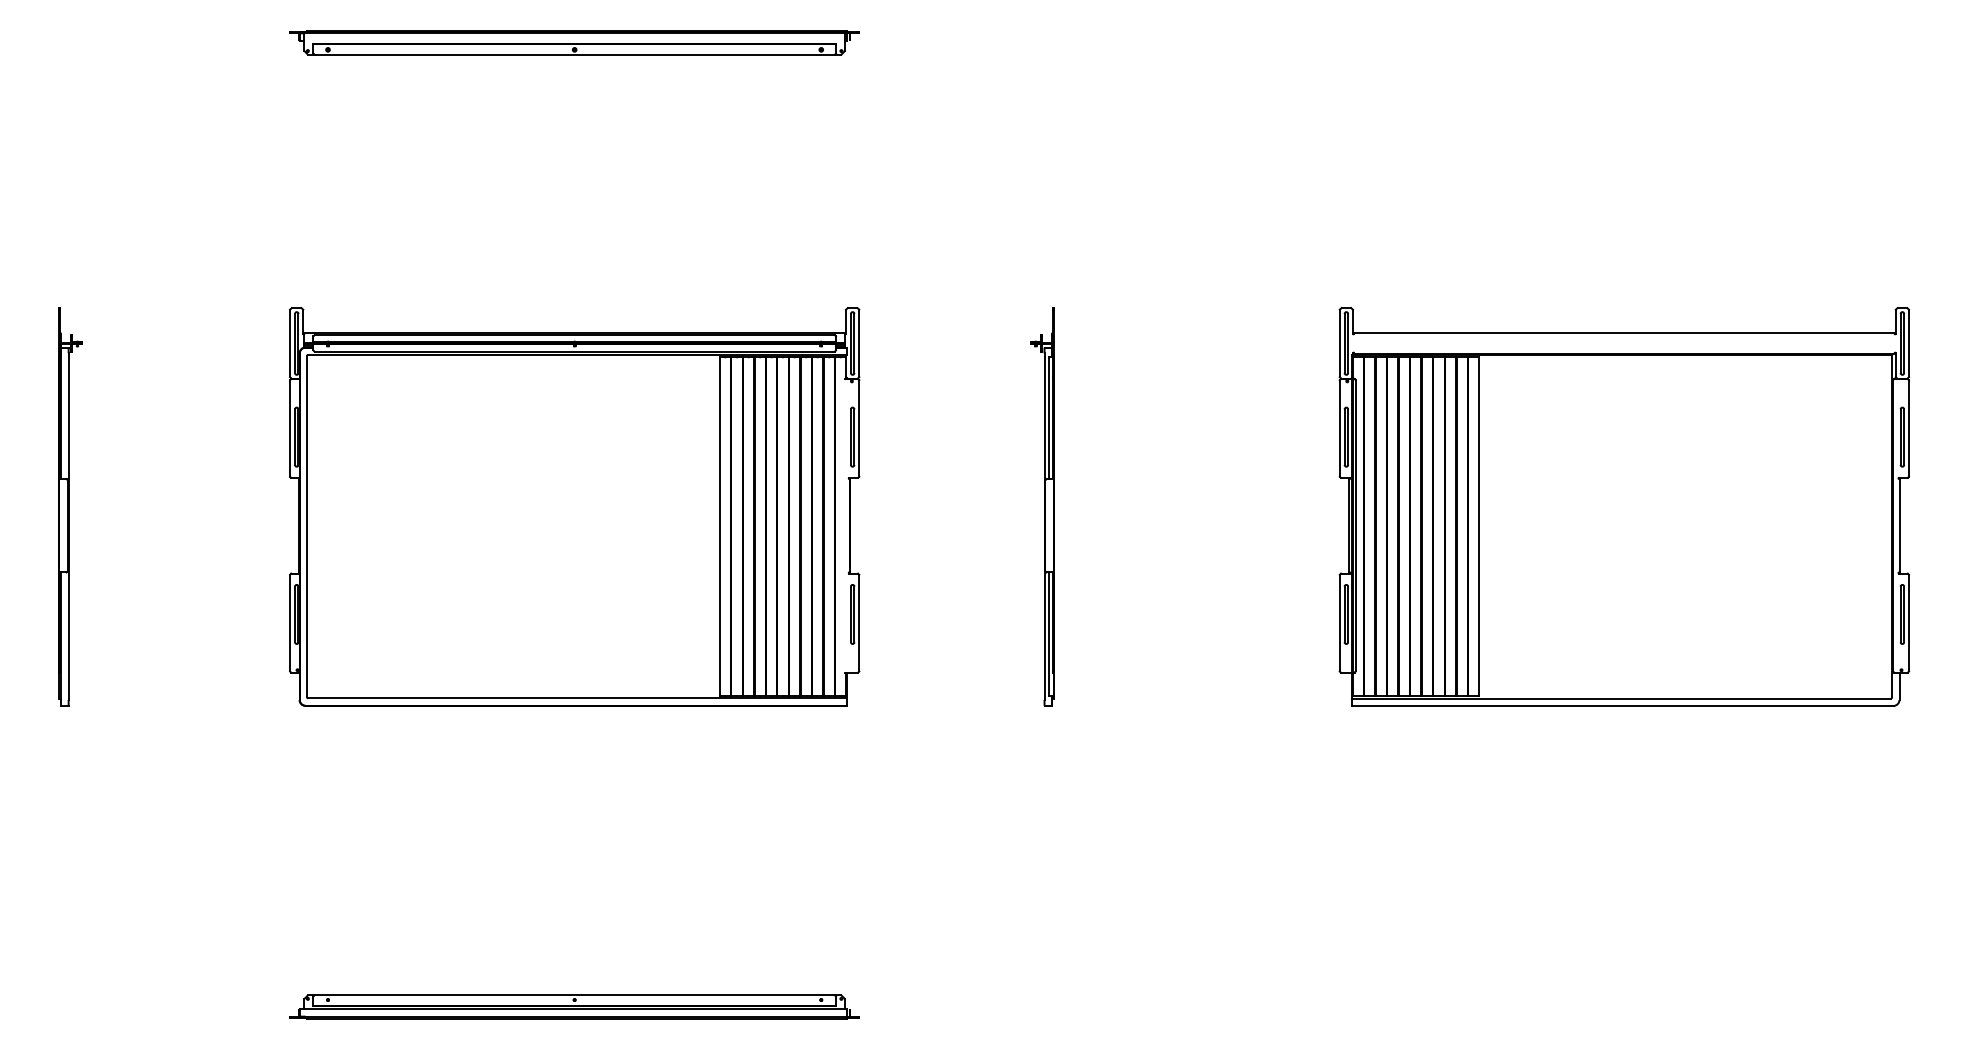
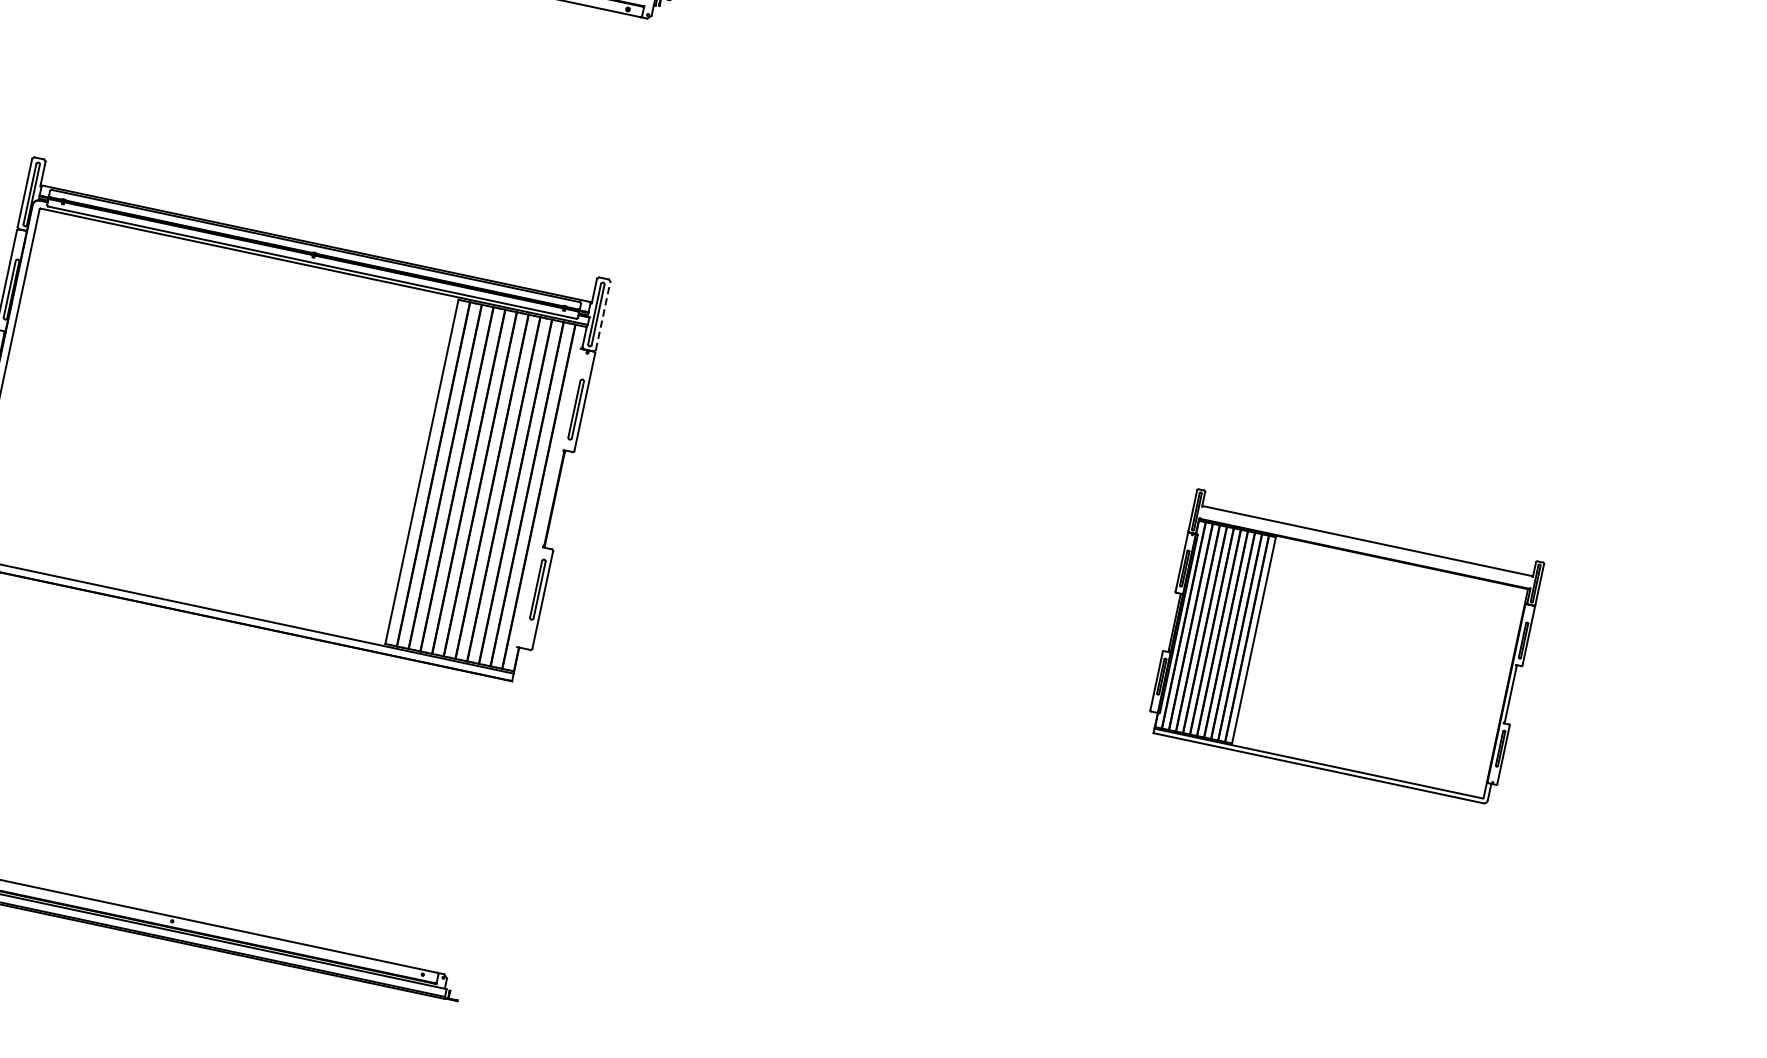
line: (859, 343) -> (603, 315), solid -> dashed
part: (1042, 506) -> (754, 521), removed
part: (1624, 506) -> (1345, 646), size x0.6

